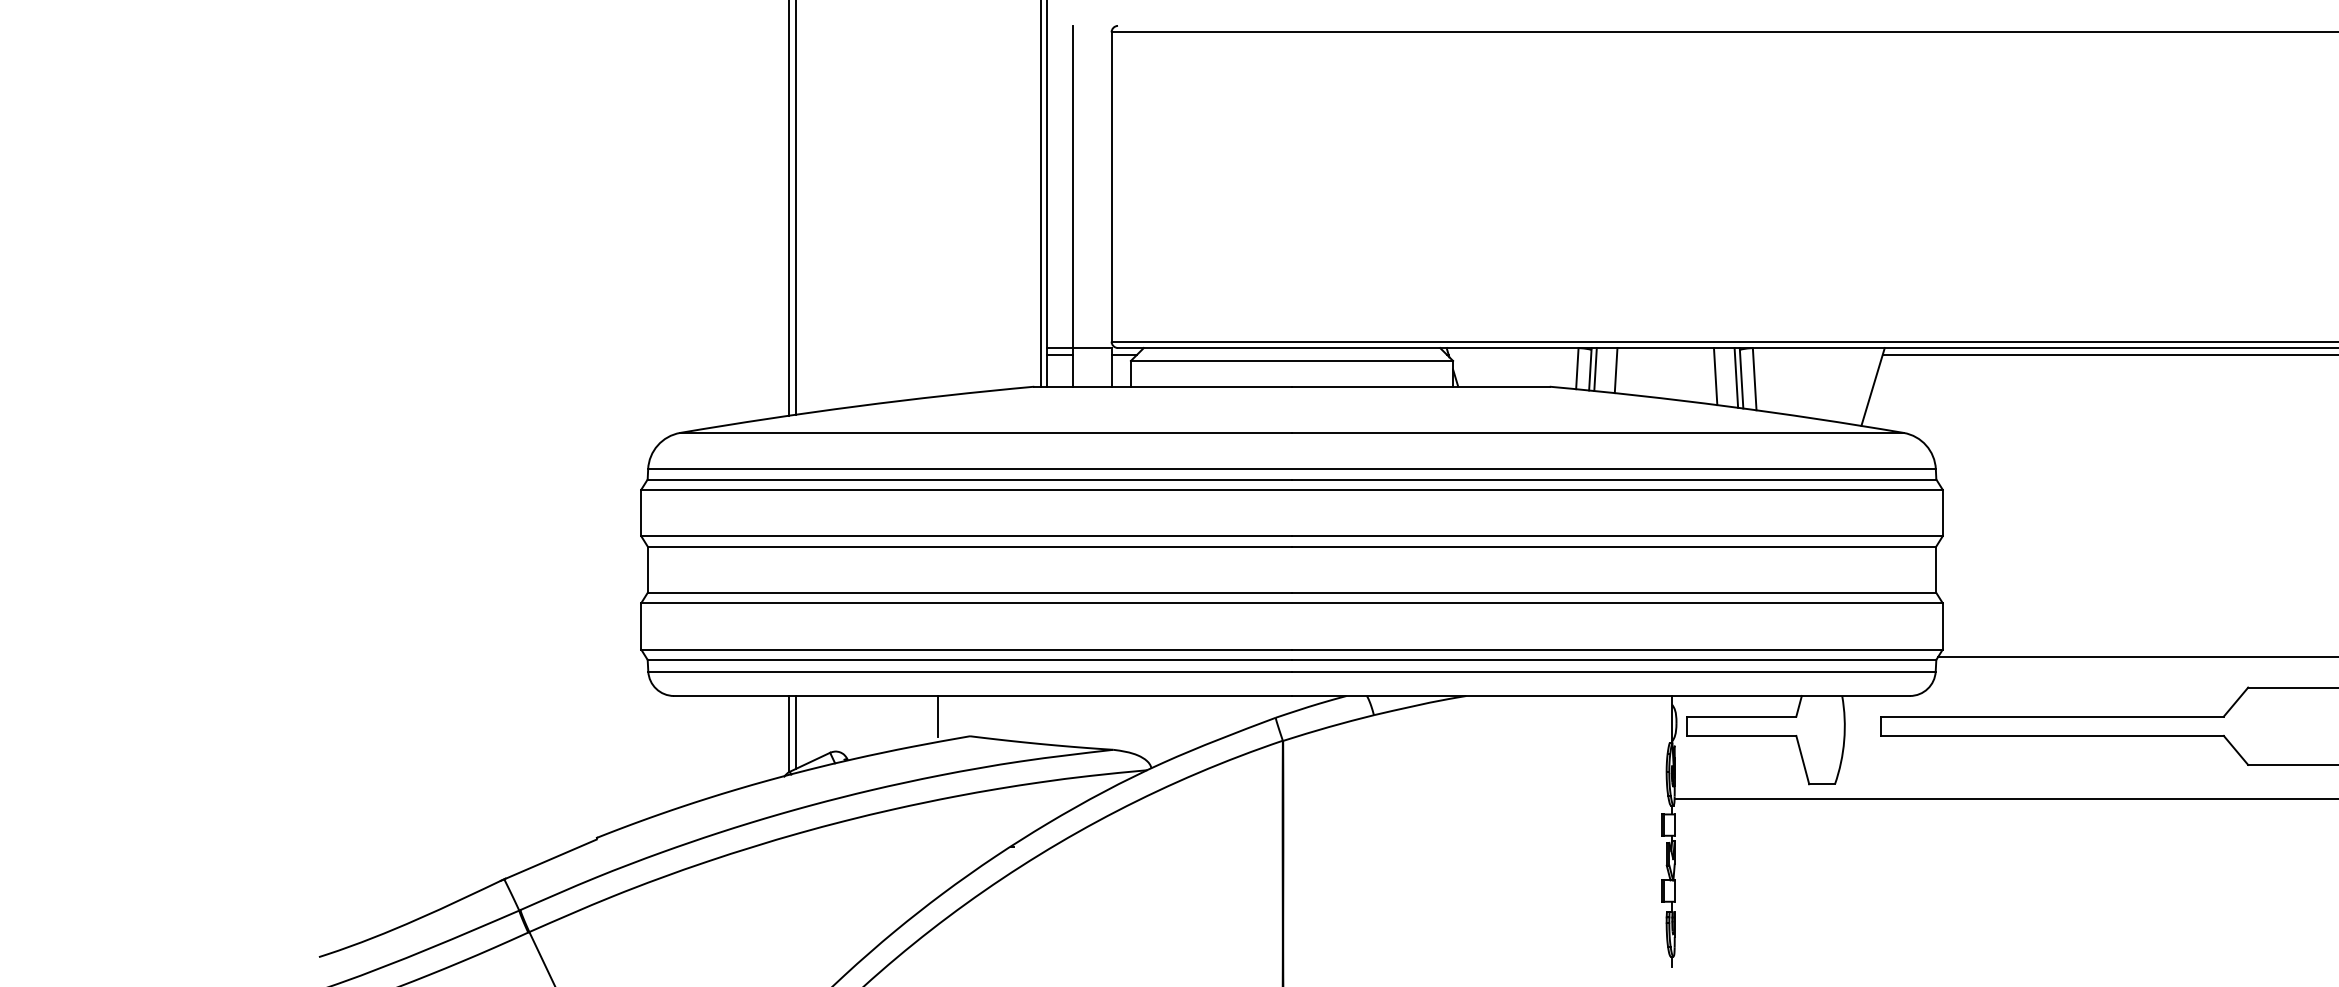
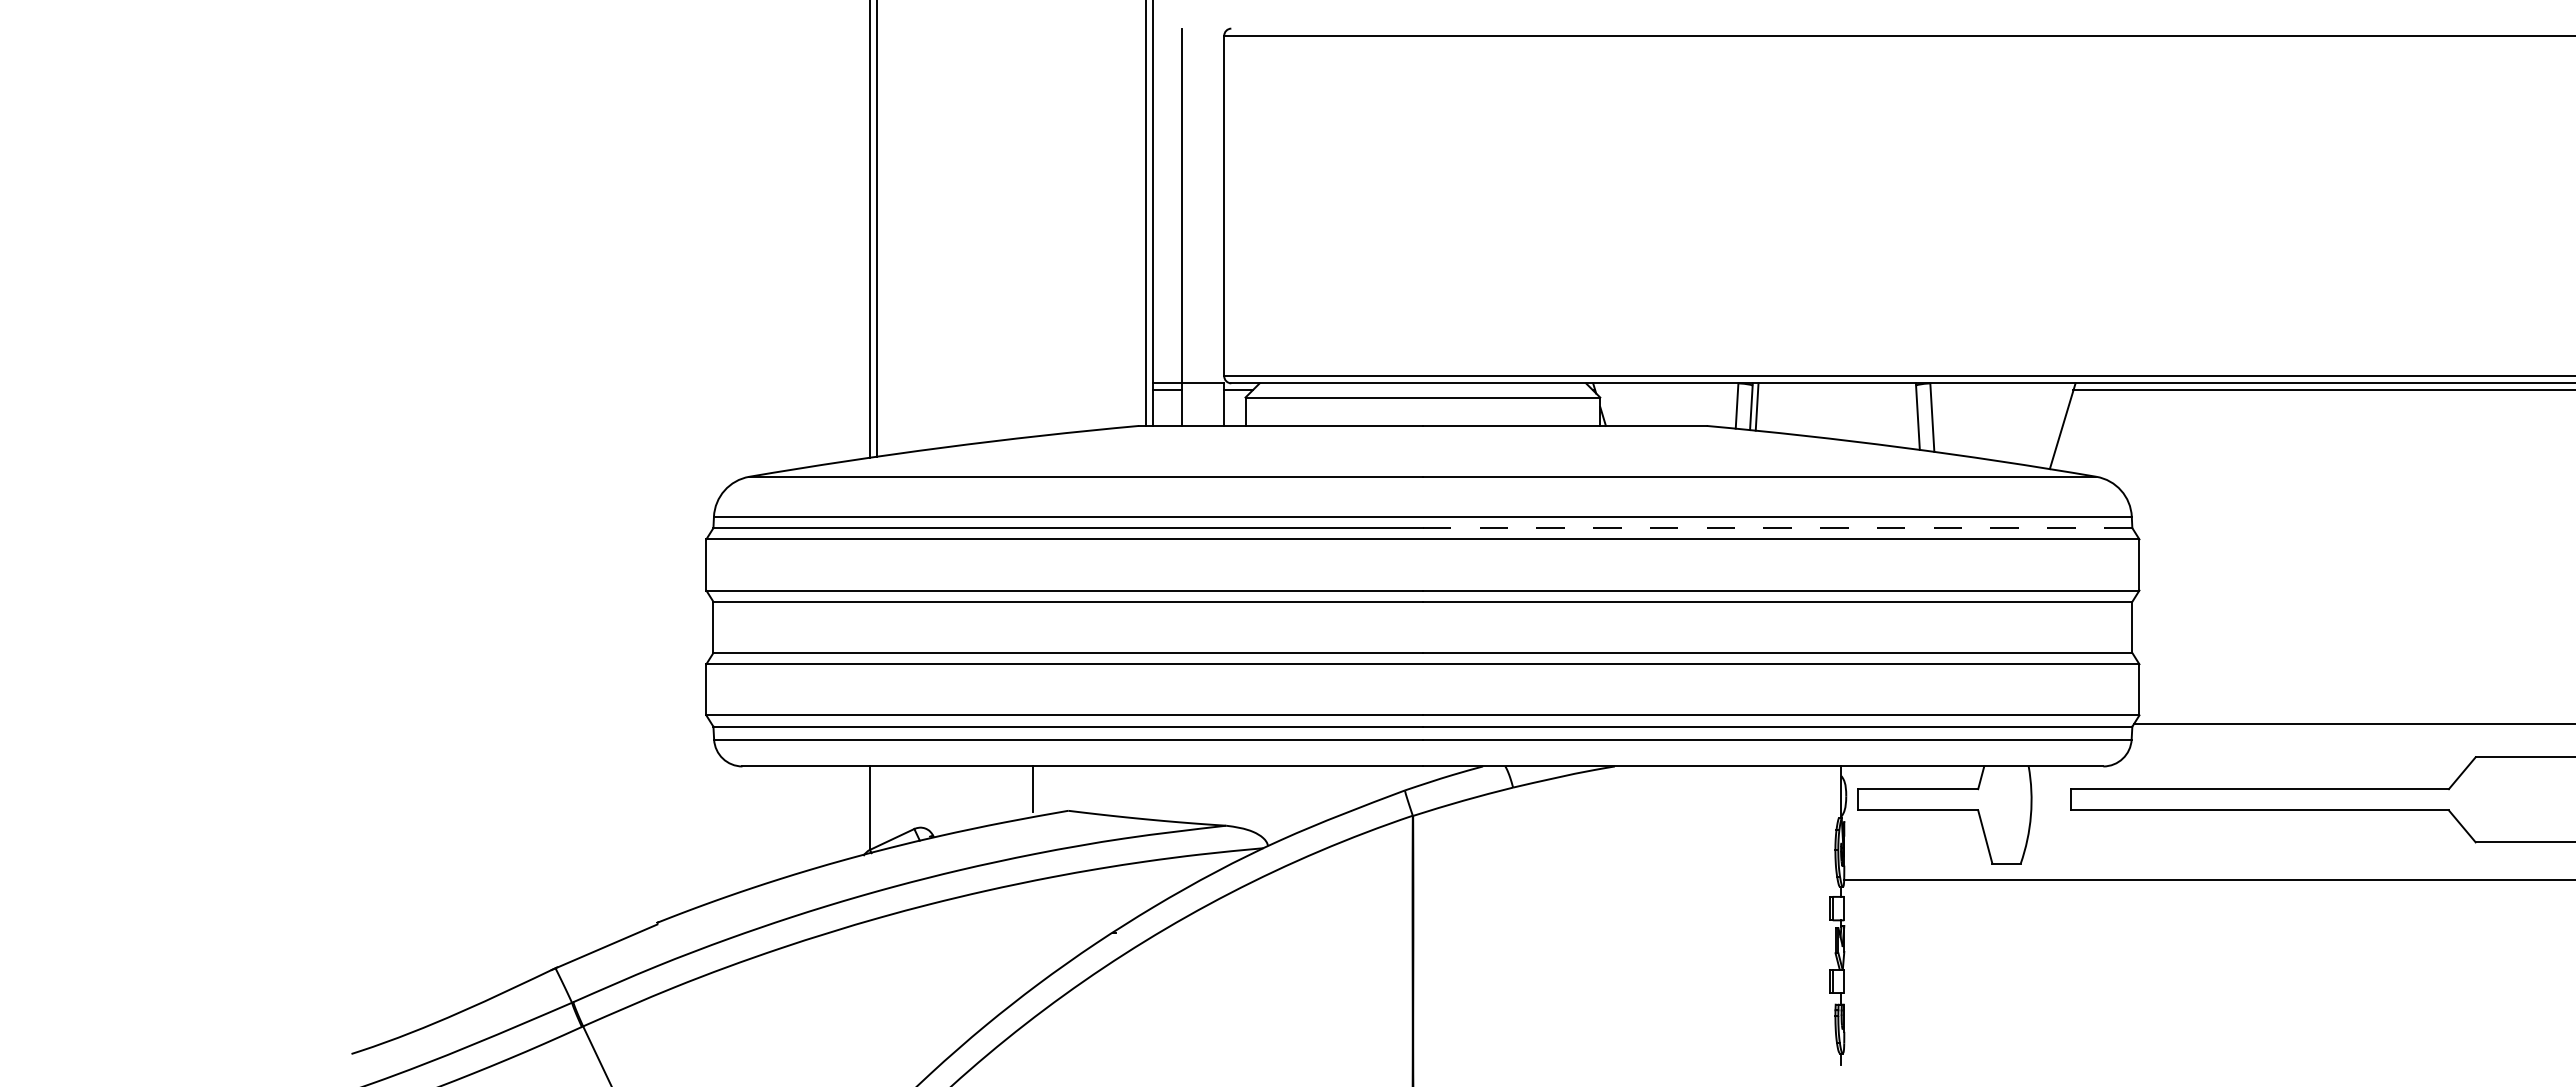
line: (1615, 369) -> (1779, 407), removed
line: (1715, 376) -> (1889, 414), removed
line: (1736, 378) -> (1912, 416), removed
line: (1614, 479) -> (1777, 528), solid -> dashed
line: (795, 732) -> (876, 806), removed

